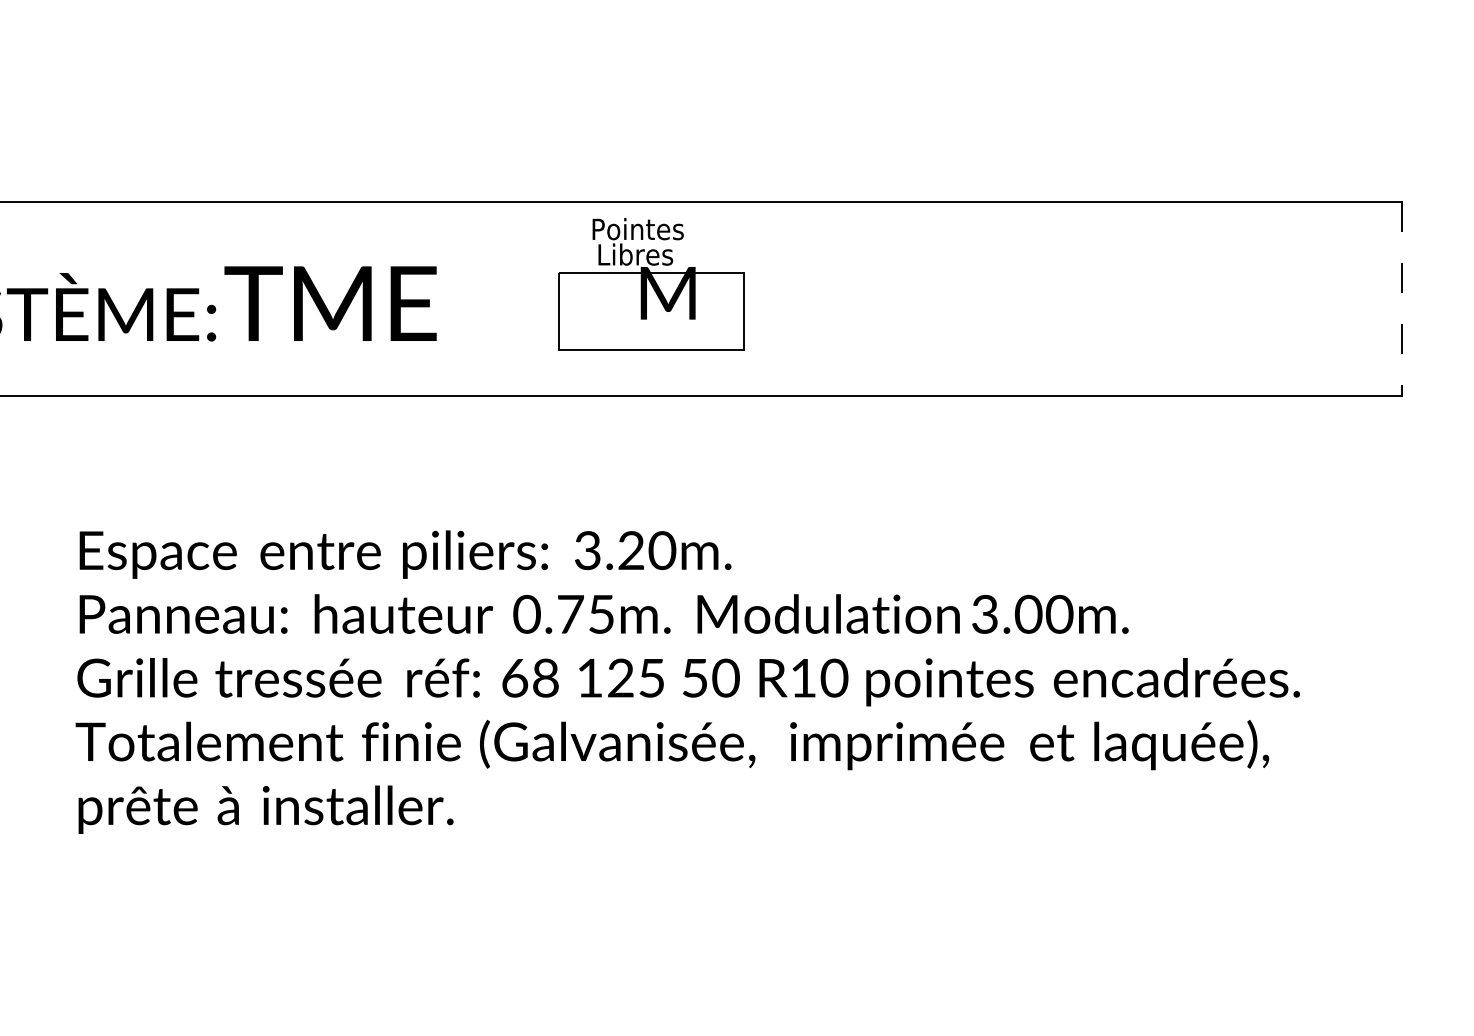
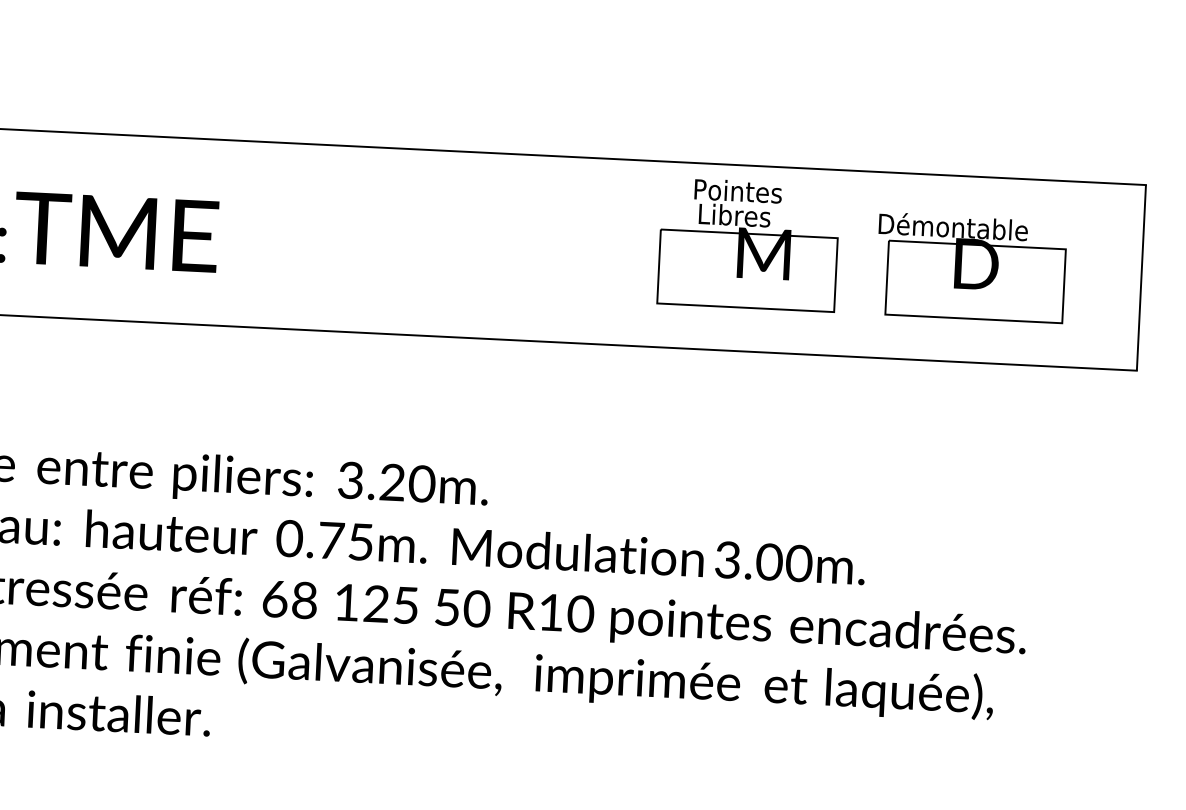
part: (651, 284) -> (748, 244), moved
part: (1223, 296) -> (970, 267), added
line: (1402, 299) -> (1141, 278), dashed -> solid

